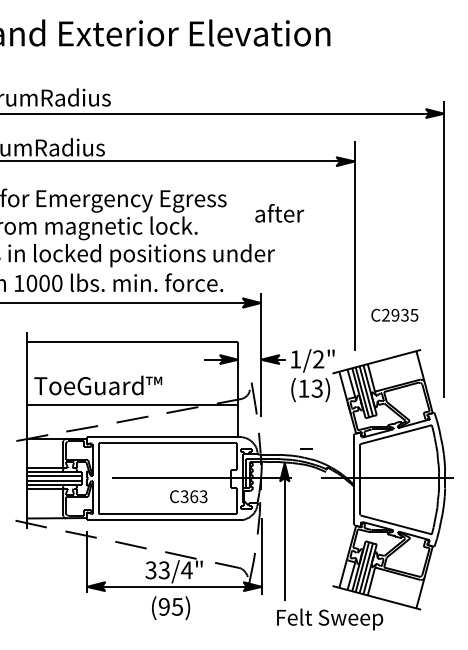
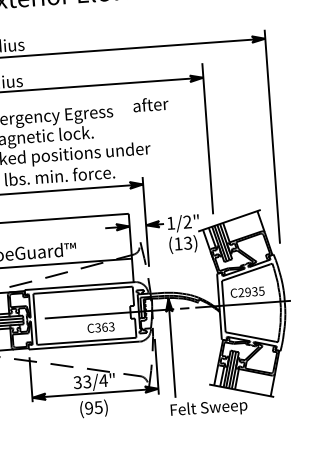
text: (279, 213) -> (150, 104), moved
text: (394, 314) -> (247, 291), moved
line: (306, 448) -> (184, 307), moved

